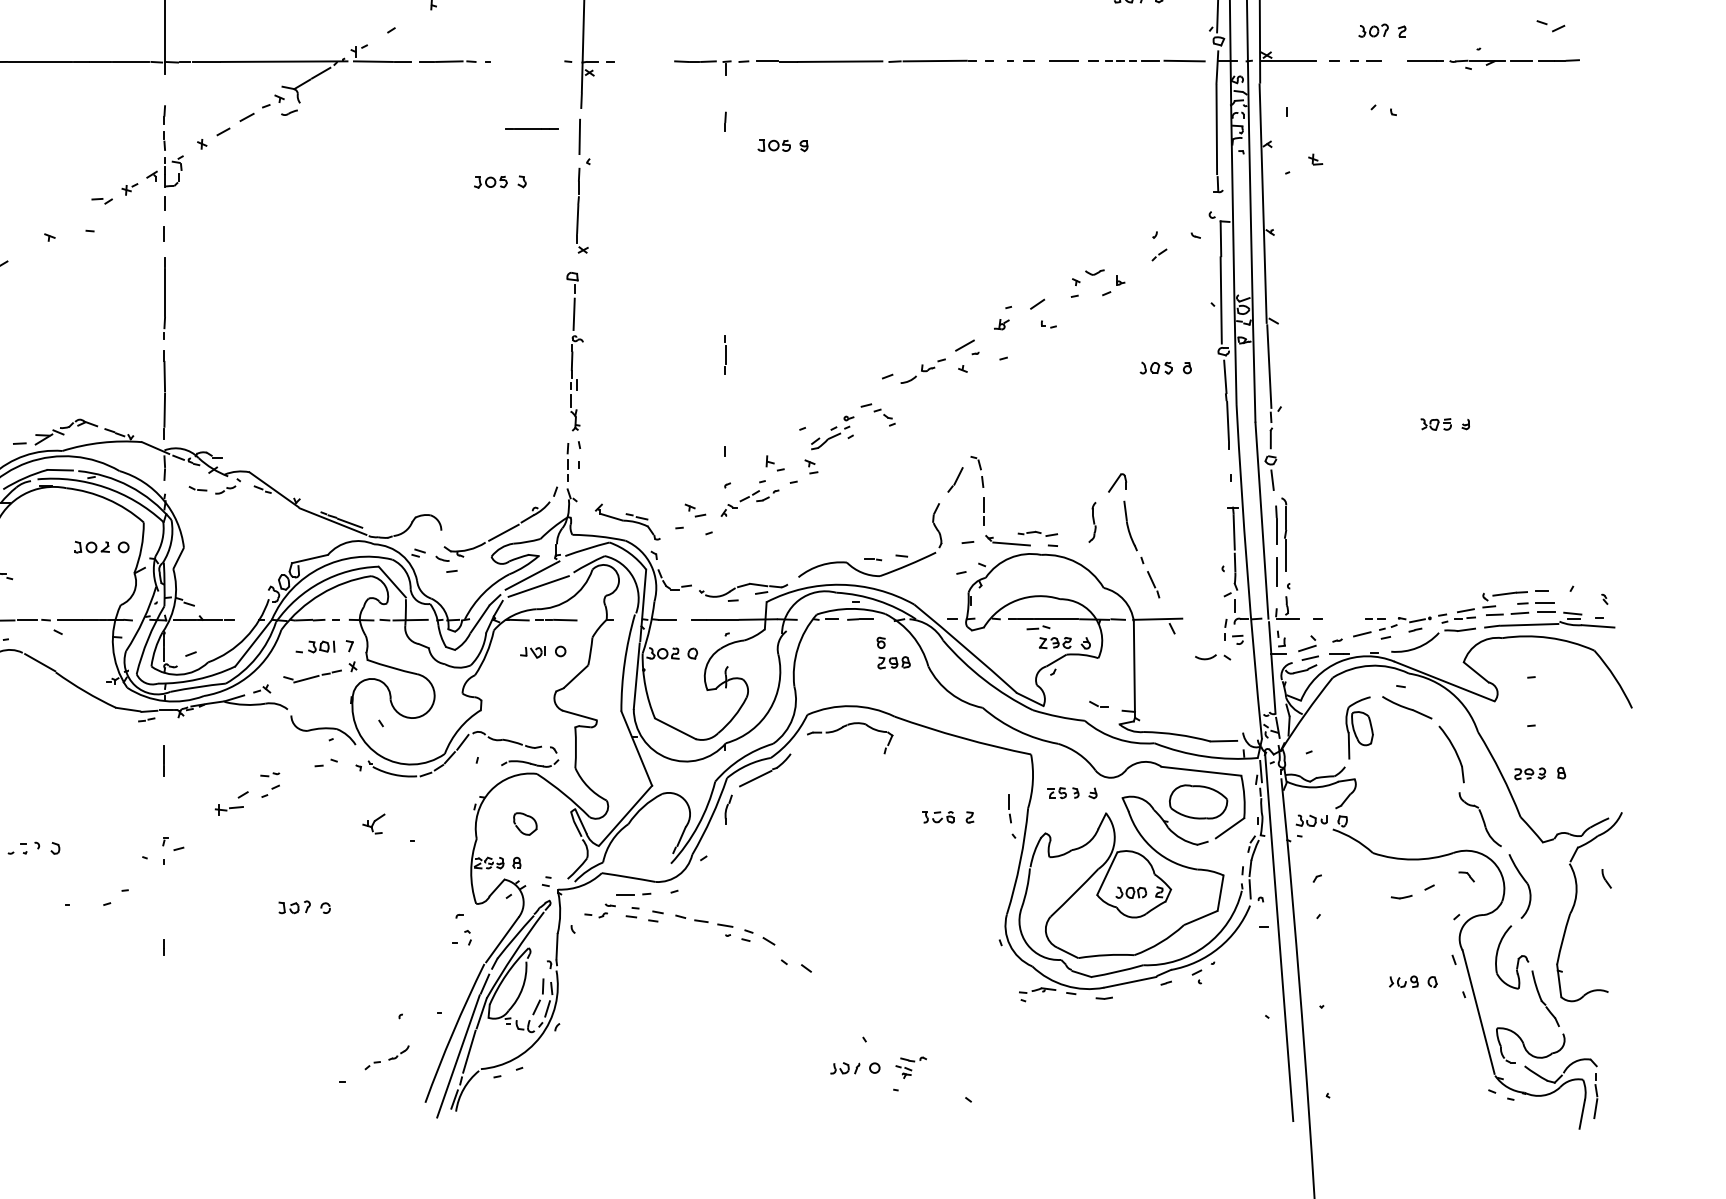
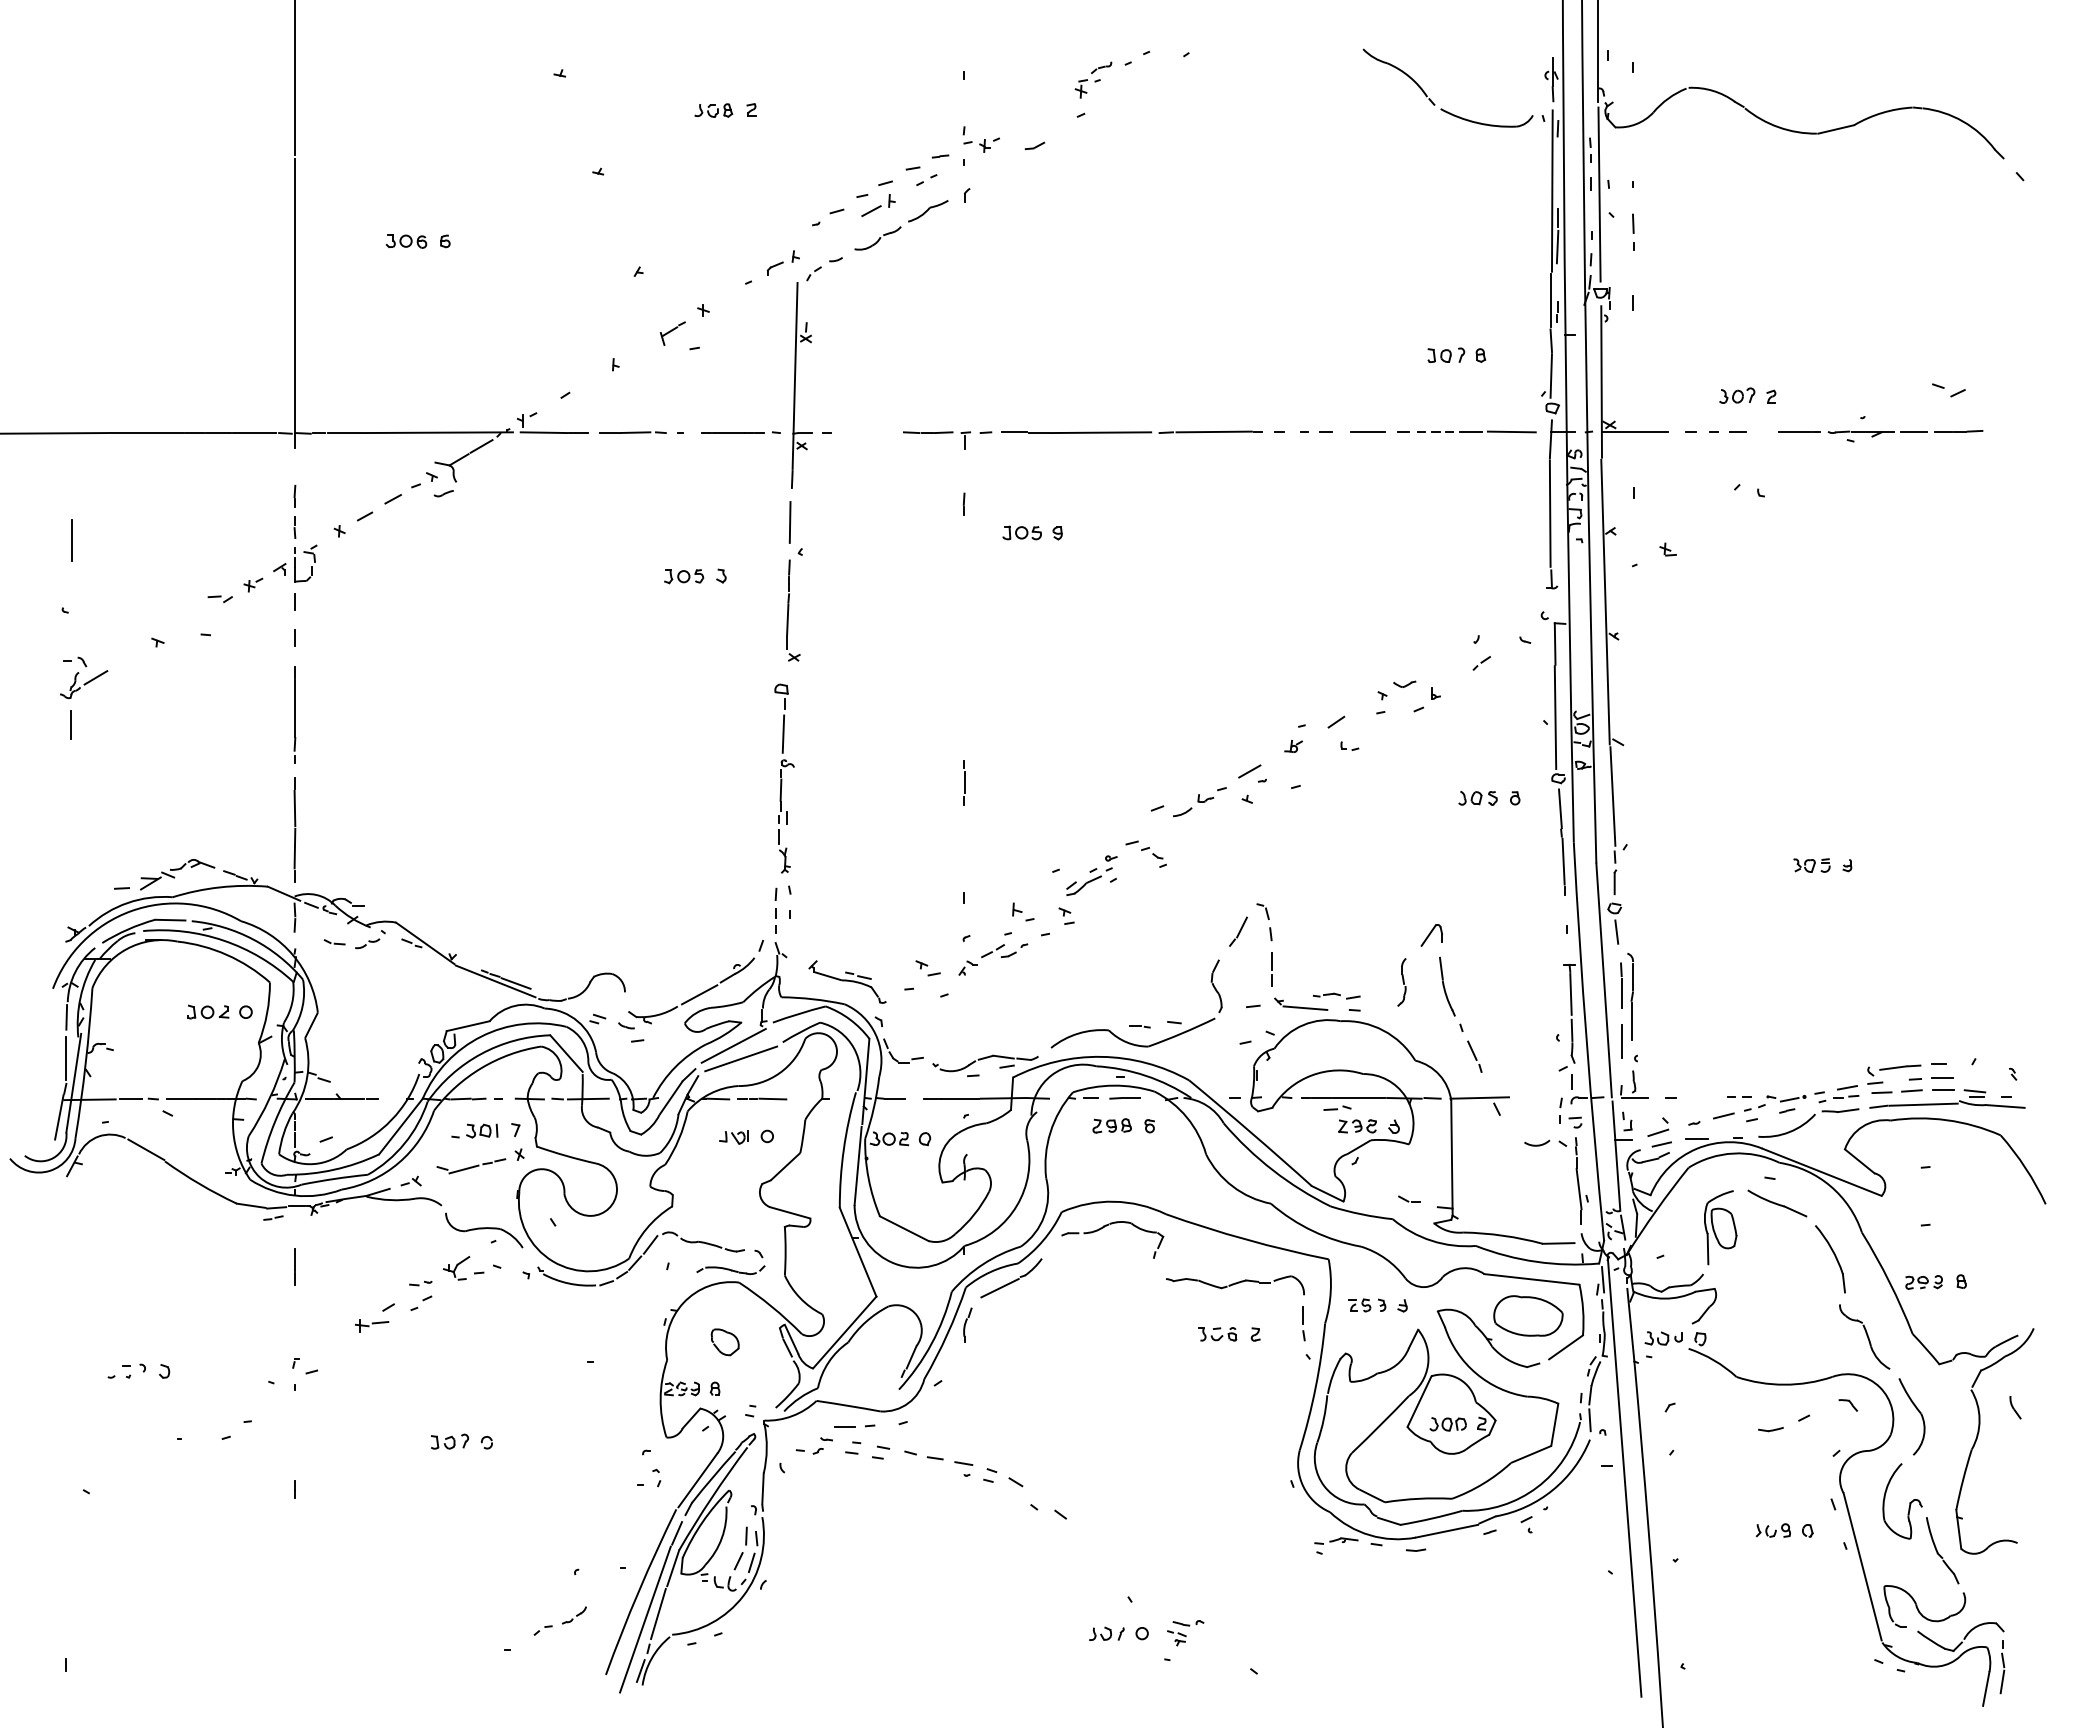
line: (531, 128) -> (732, 432), moved
part: (893, 662) -> (1111, 1125), moved
part: (1243, 688) -> (1581, 1180), added
part: (953, 776) -> (1235, 1285), added
part: (373, 824) -> (456, 1268), moved

